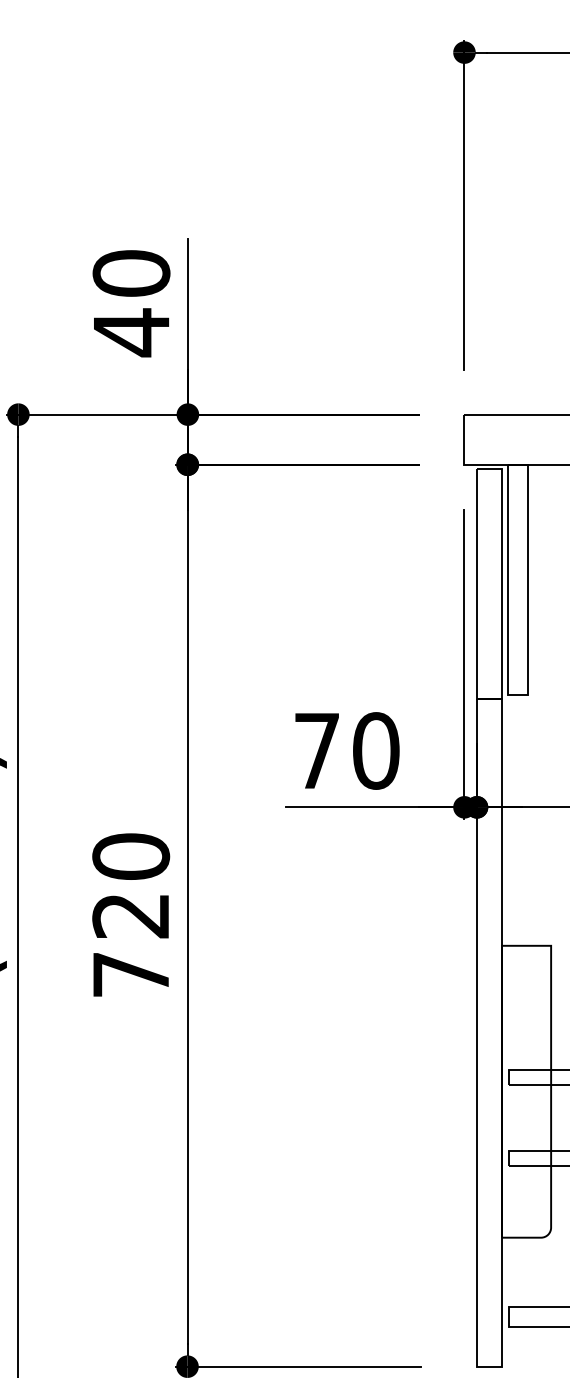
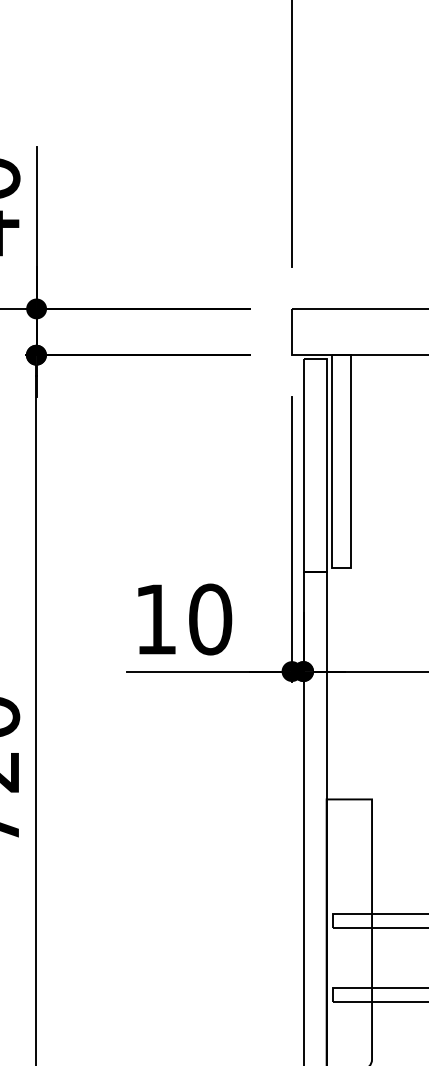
text: (316, 750) -> (155, 619), 70 -> 10

